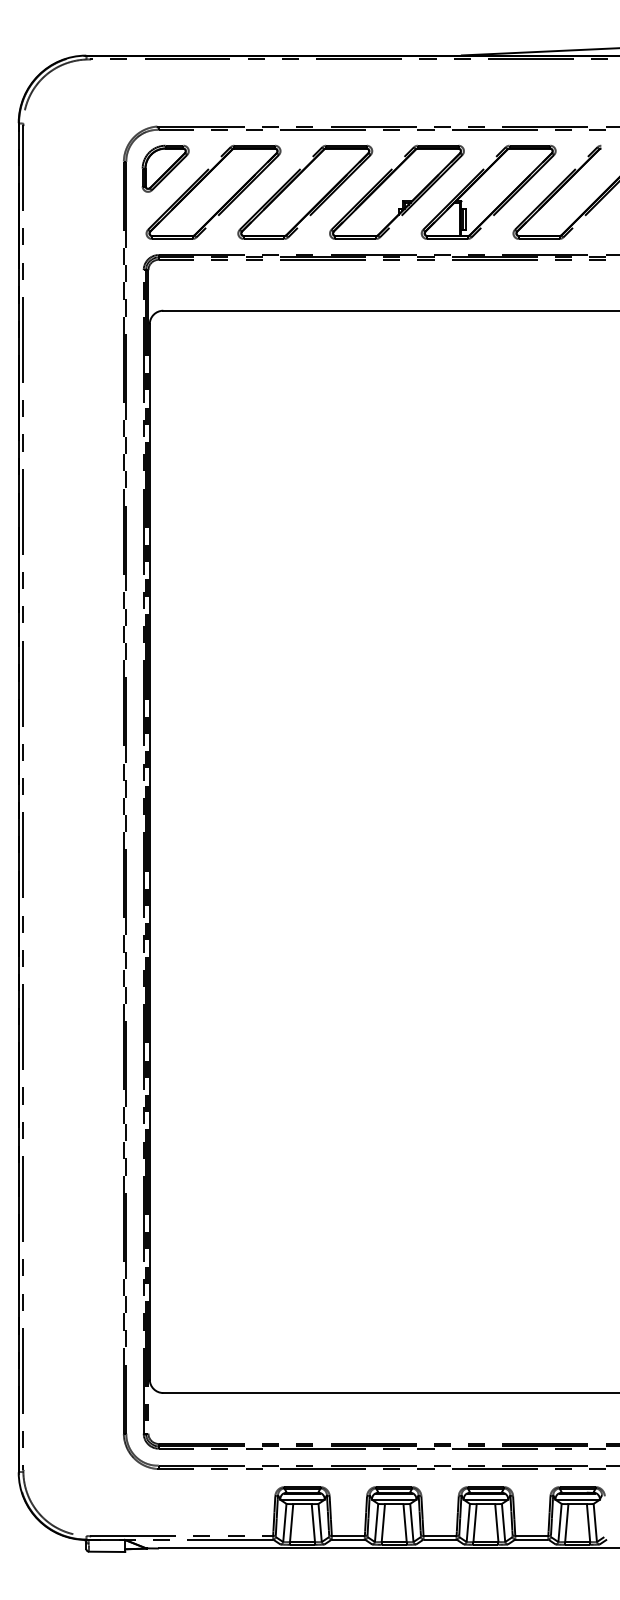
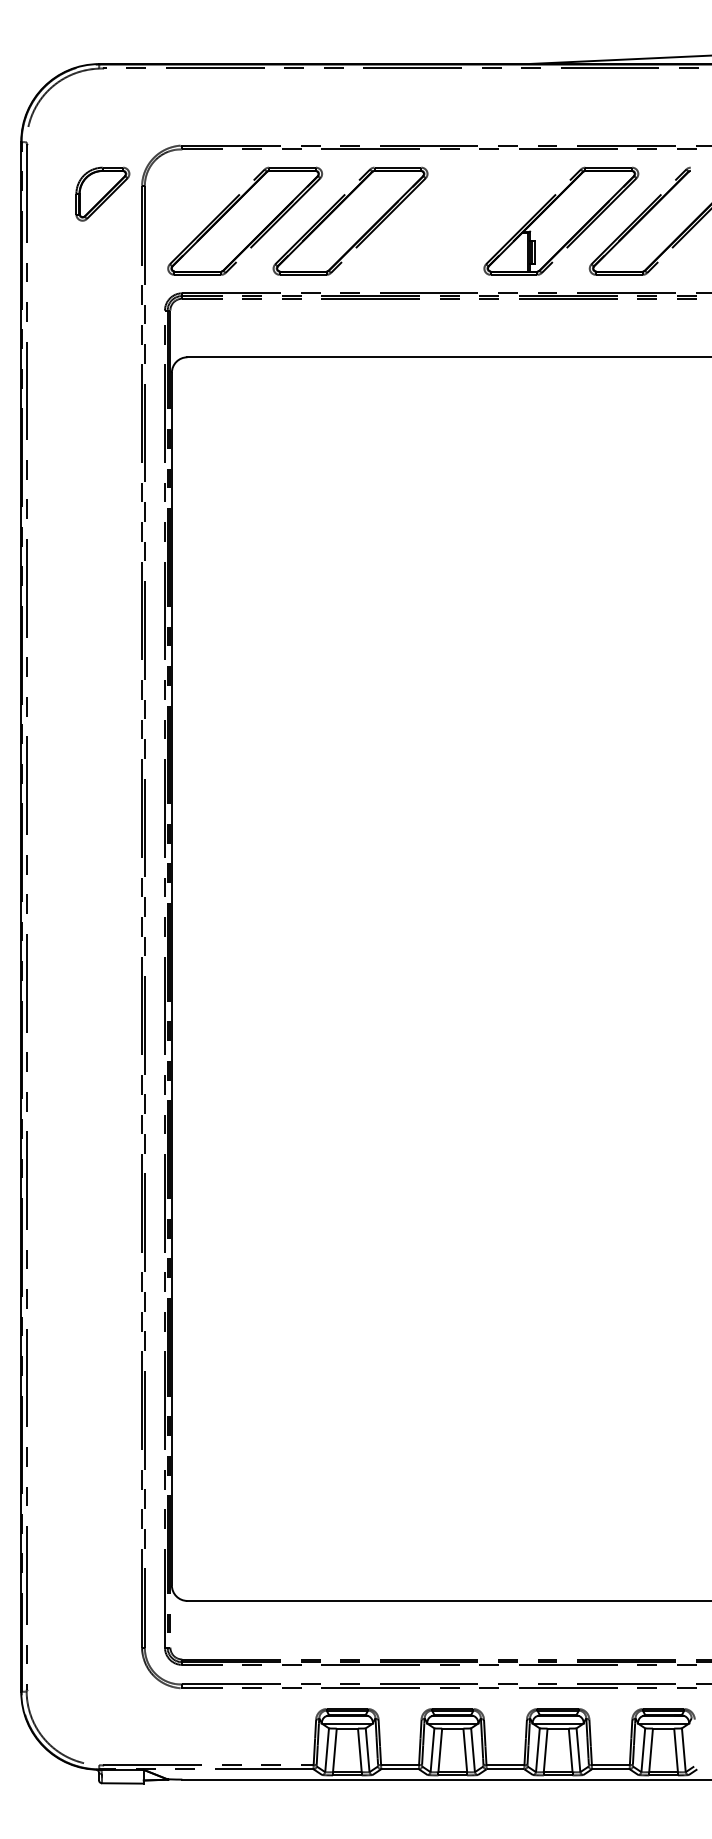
part: (165, 168) -> (102, 193), moved
part: (396, 191) -> (455, 220), removed

